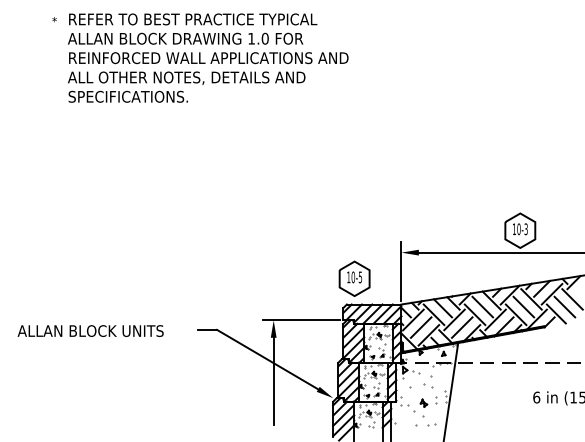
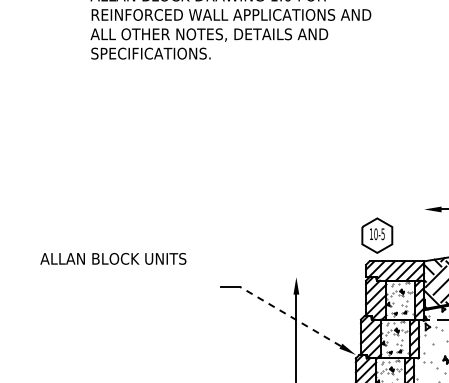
line: (401, 271) -> (424, 228), removed
line: (301, 320) -> (324, 277), removed
text: (90, 330) -> (113, 258), moved
line: (267, 359) -> (290, 316), solid -> dashed

